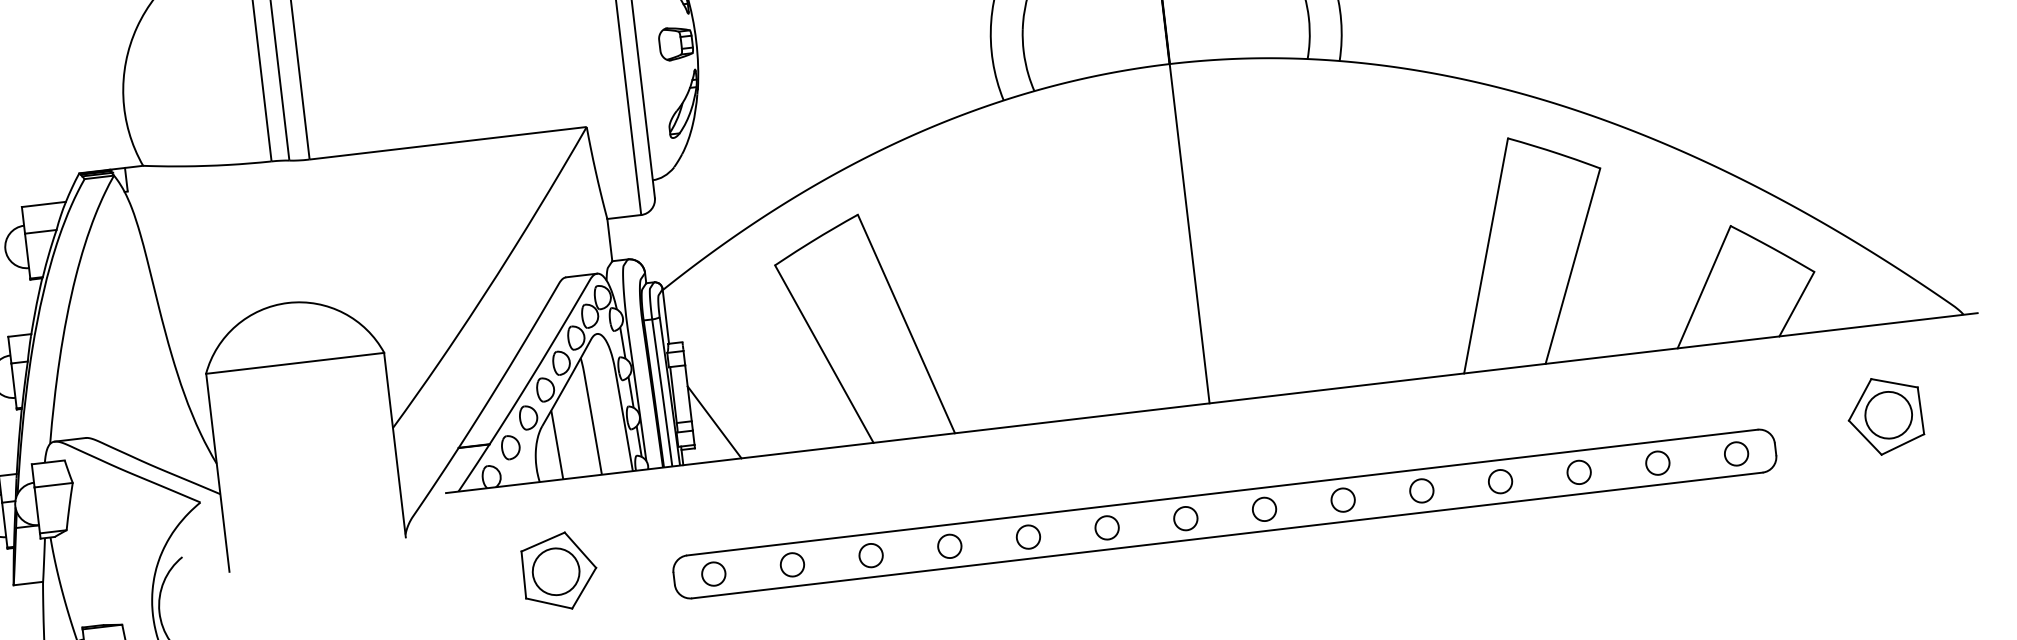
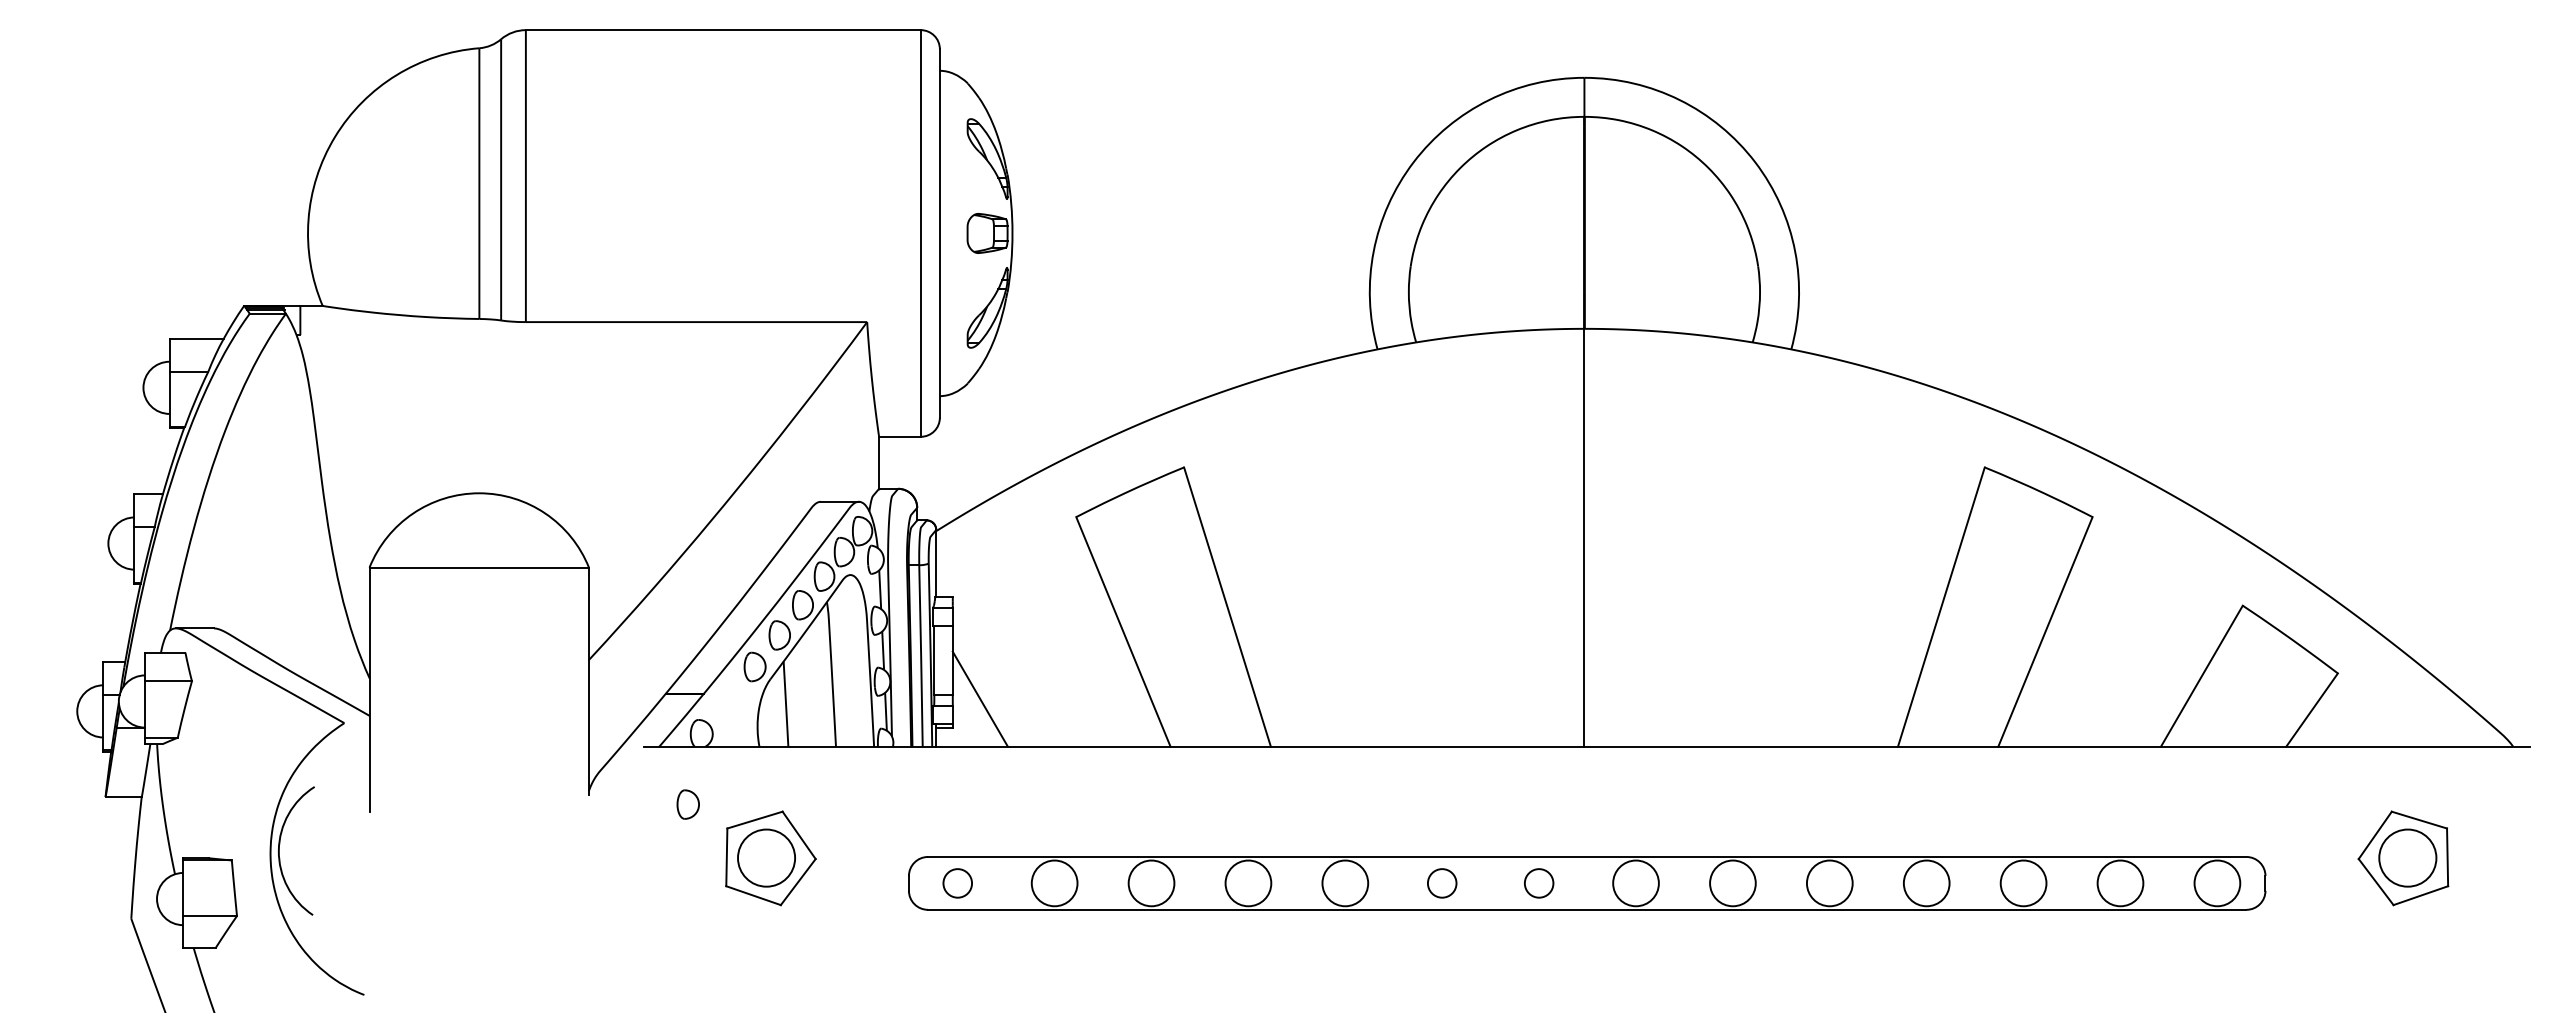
part: (510, 447) -> (687, 804), moved
circle: (1736, 454) -> (2217, 883), size x1.6
circle: (1657, 463) -> (2120, 883), size x1.6
circle: (1579, 472) -> (2023, 883), size x1.6
circle: (1500, 481) -> (1926, 883), size x1.6
circle: (1421, 491) -> (1829, 883), size x1.6
circle: (1342, 500) -> (1732, 883), size x1.6
circle: (1264, 509) -> (1635, 883), size x1.6
circle: (1028, 537) -> (1345, 883), size x1.6
circle: (949, 546) -> (1248, 883), size x1.6
circle: (871, 555) -> (1151, 883), size x1.6
circle: (792, 564) -> (1054, 883), size x1.6

